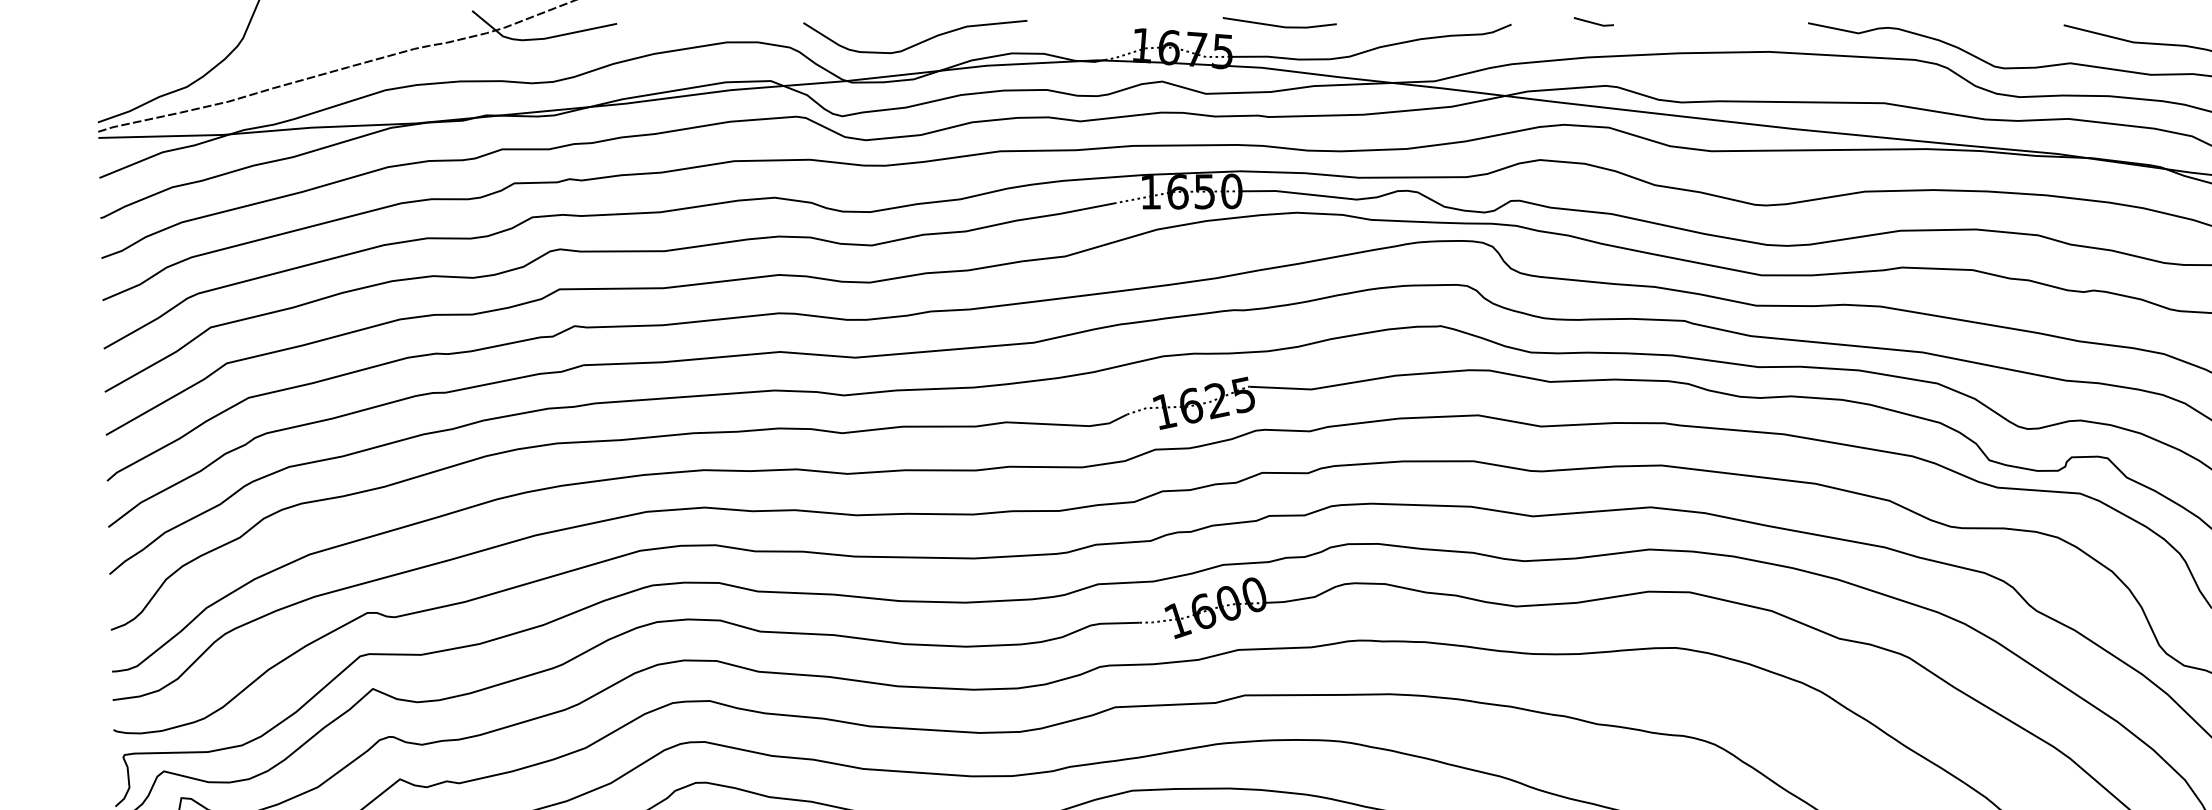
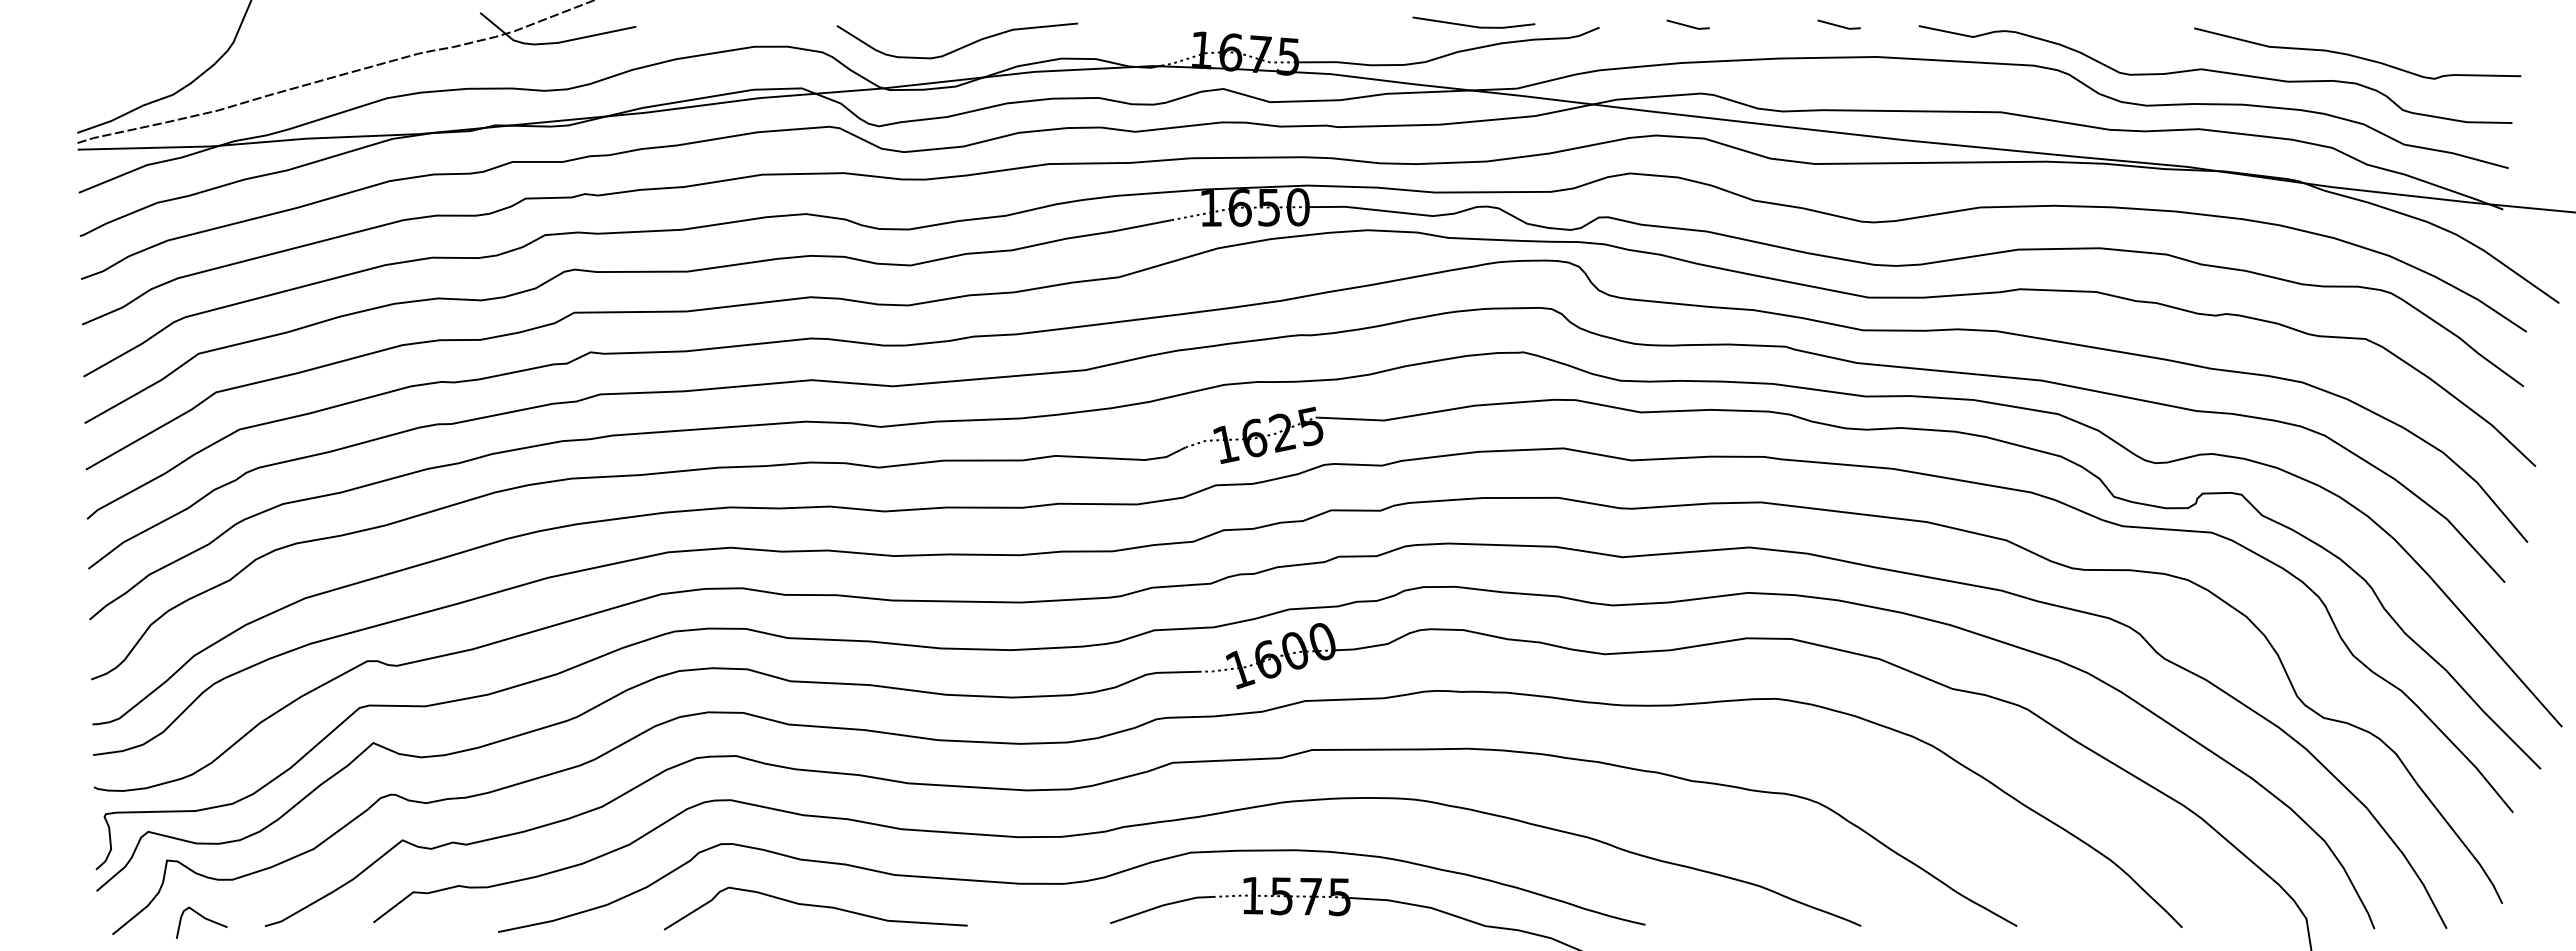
line: (1732, 21) -> (1837, 24), added
line: (1279, 25) -> (1473, 25), moved

